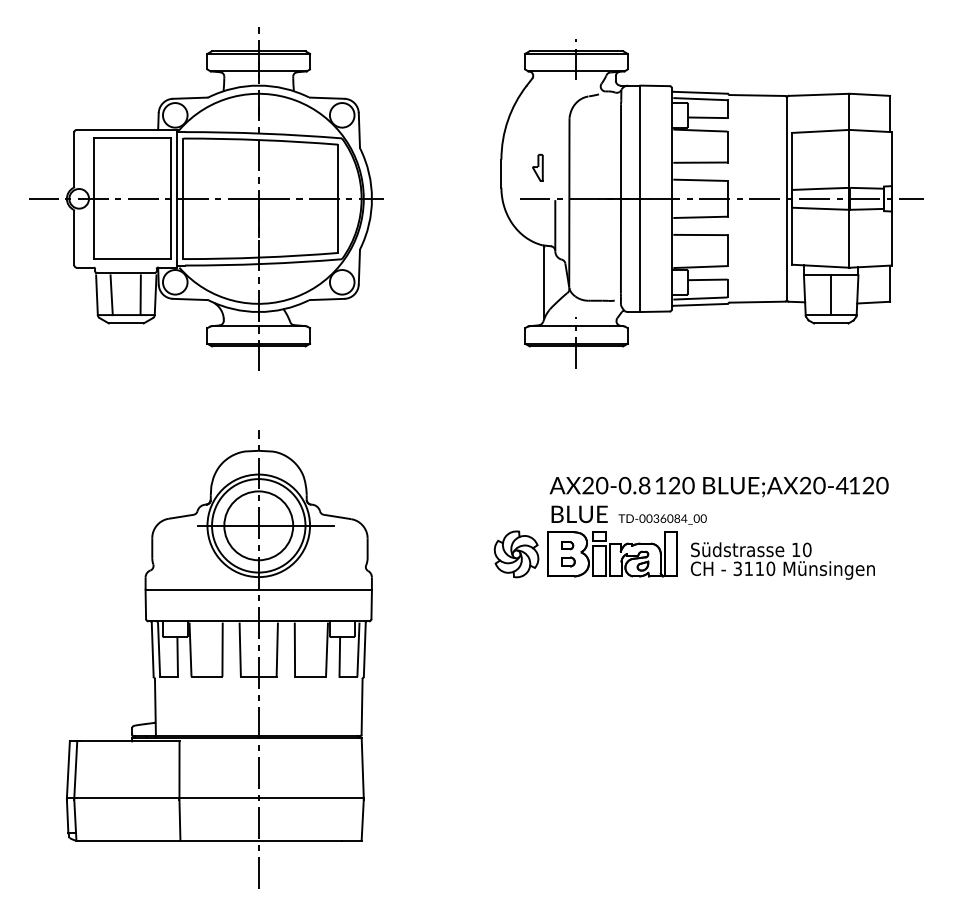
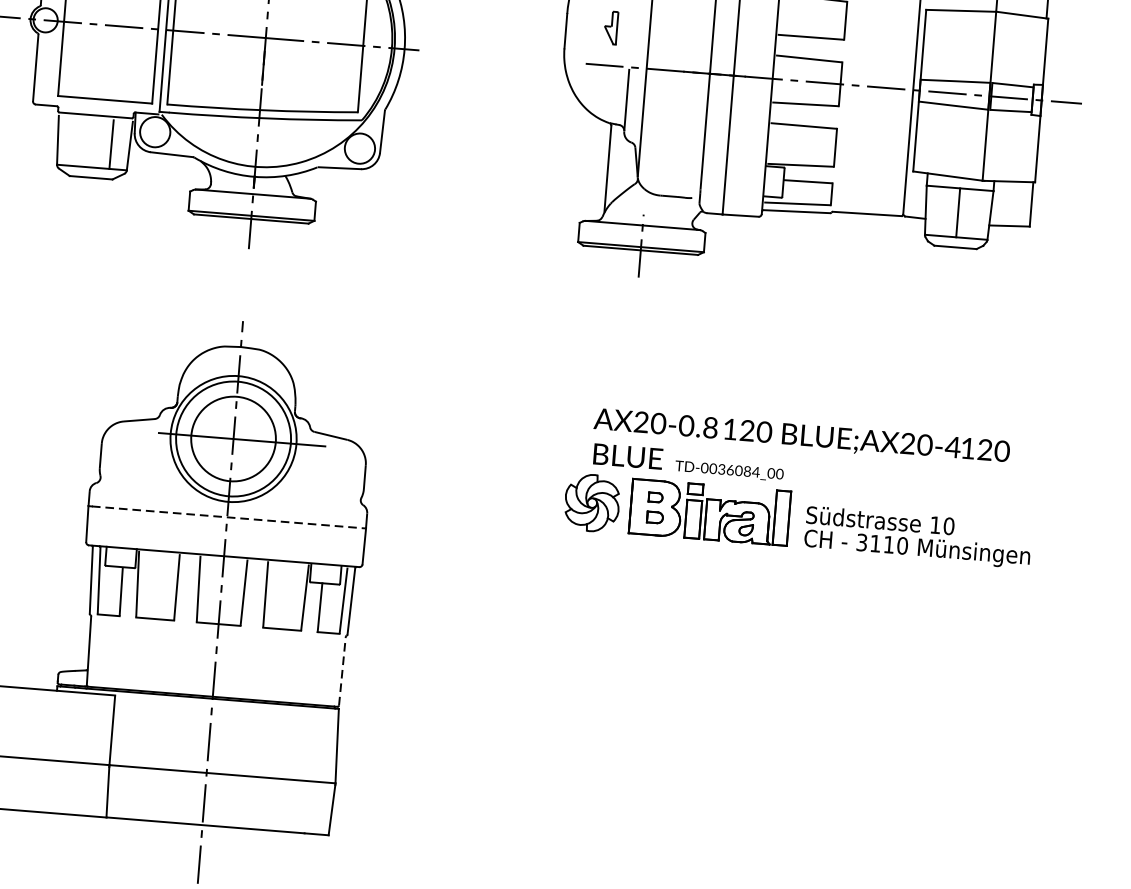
line: (111, 295) -> (75, 142), removed
part: (683, 554) -> (796, 519), moved
line: (260, 589) -> (229, 517), solid -> dashed
line: (362, 706) -> (342, 670), solid -> dashed

